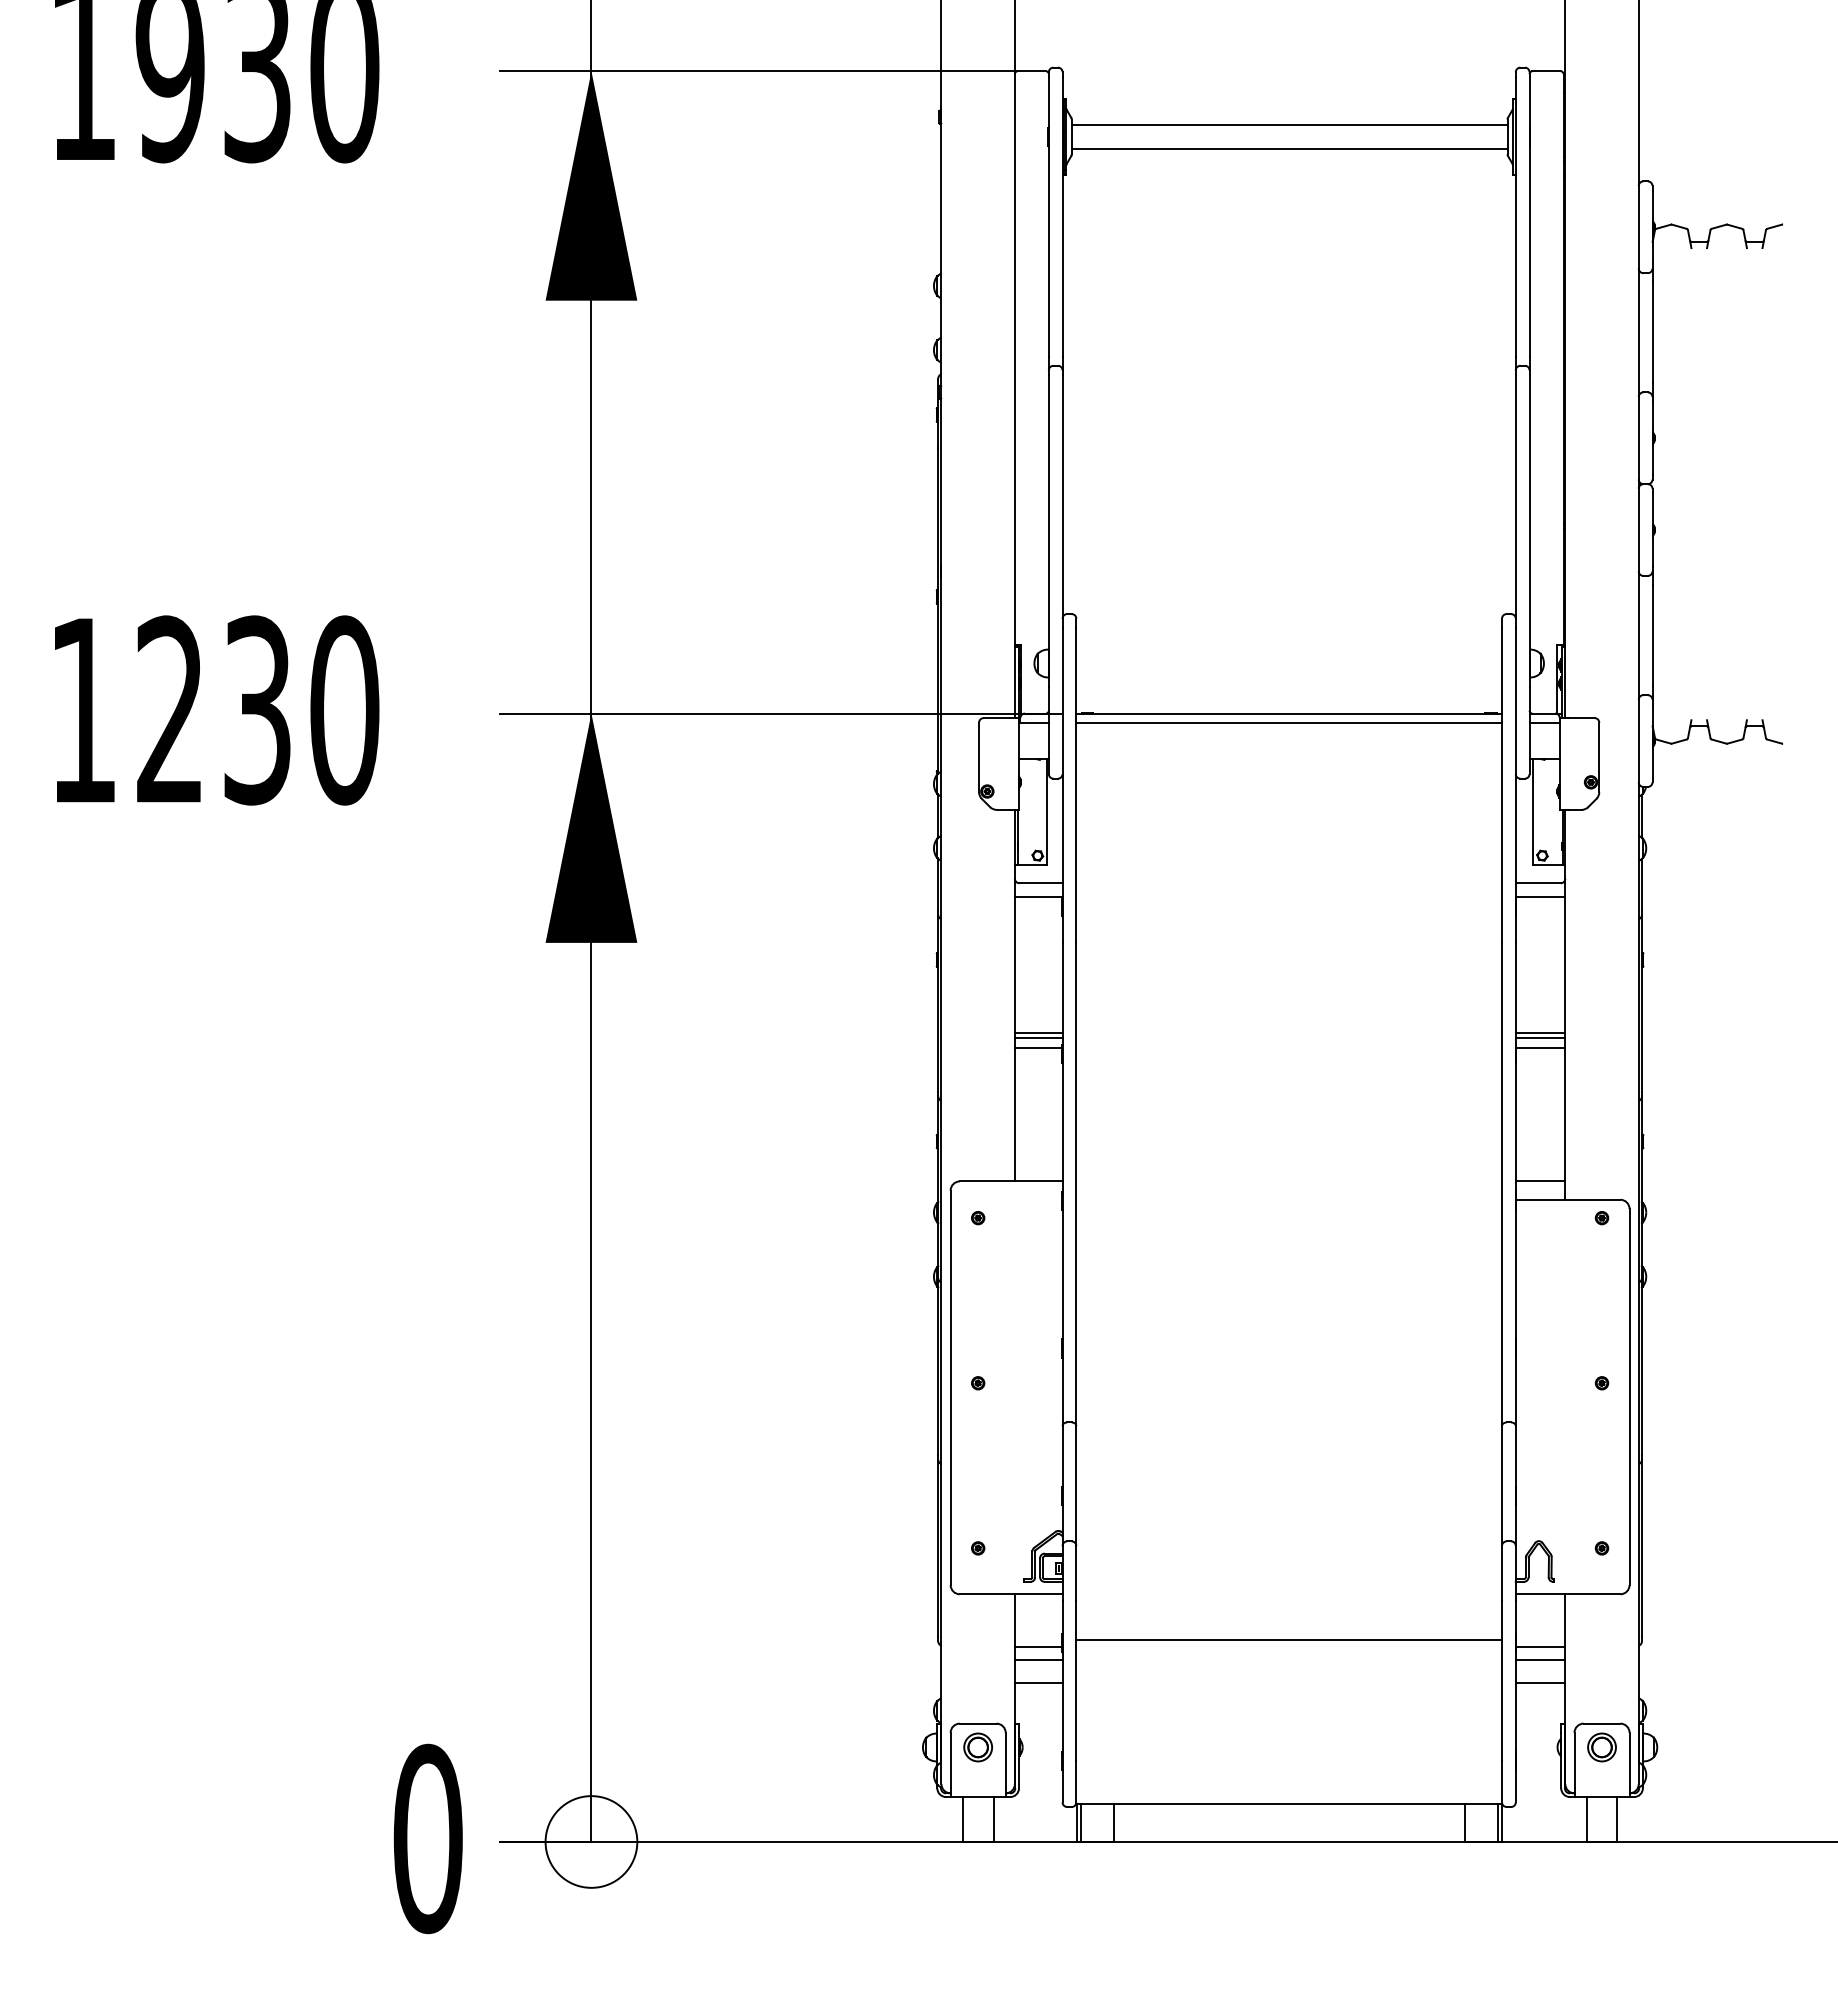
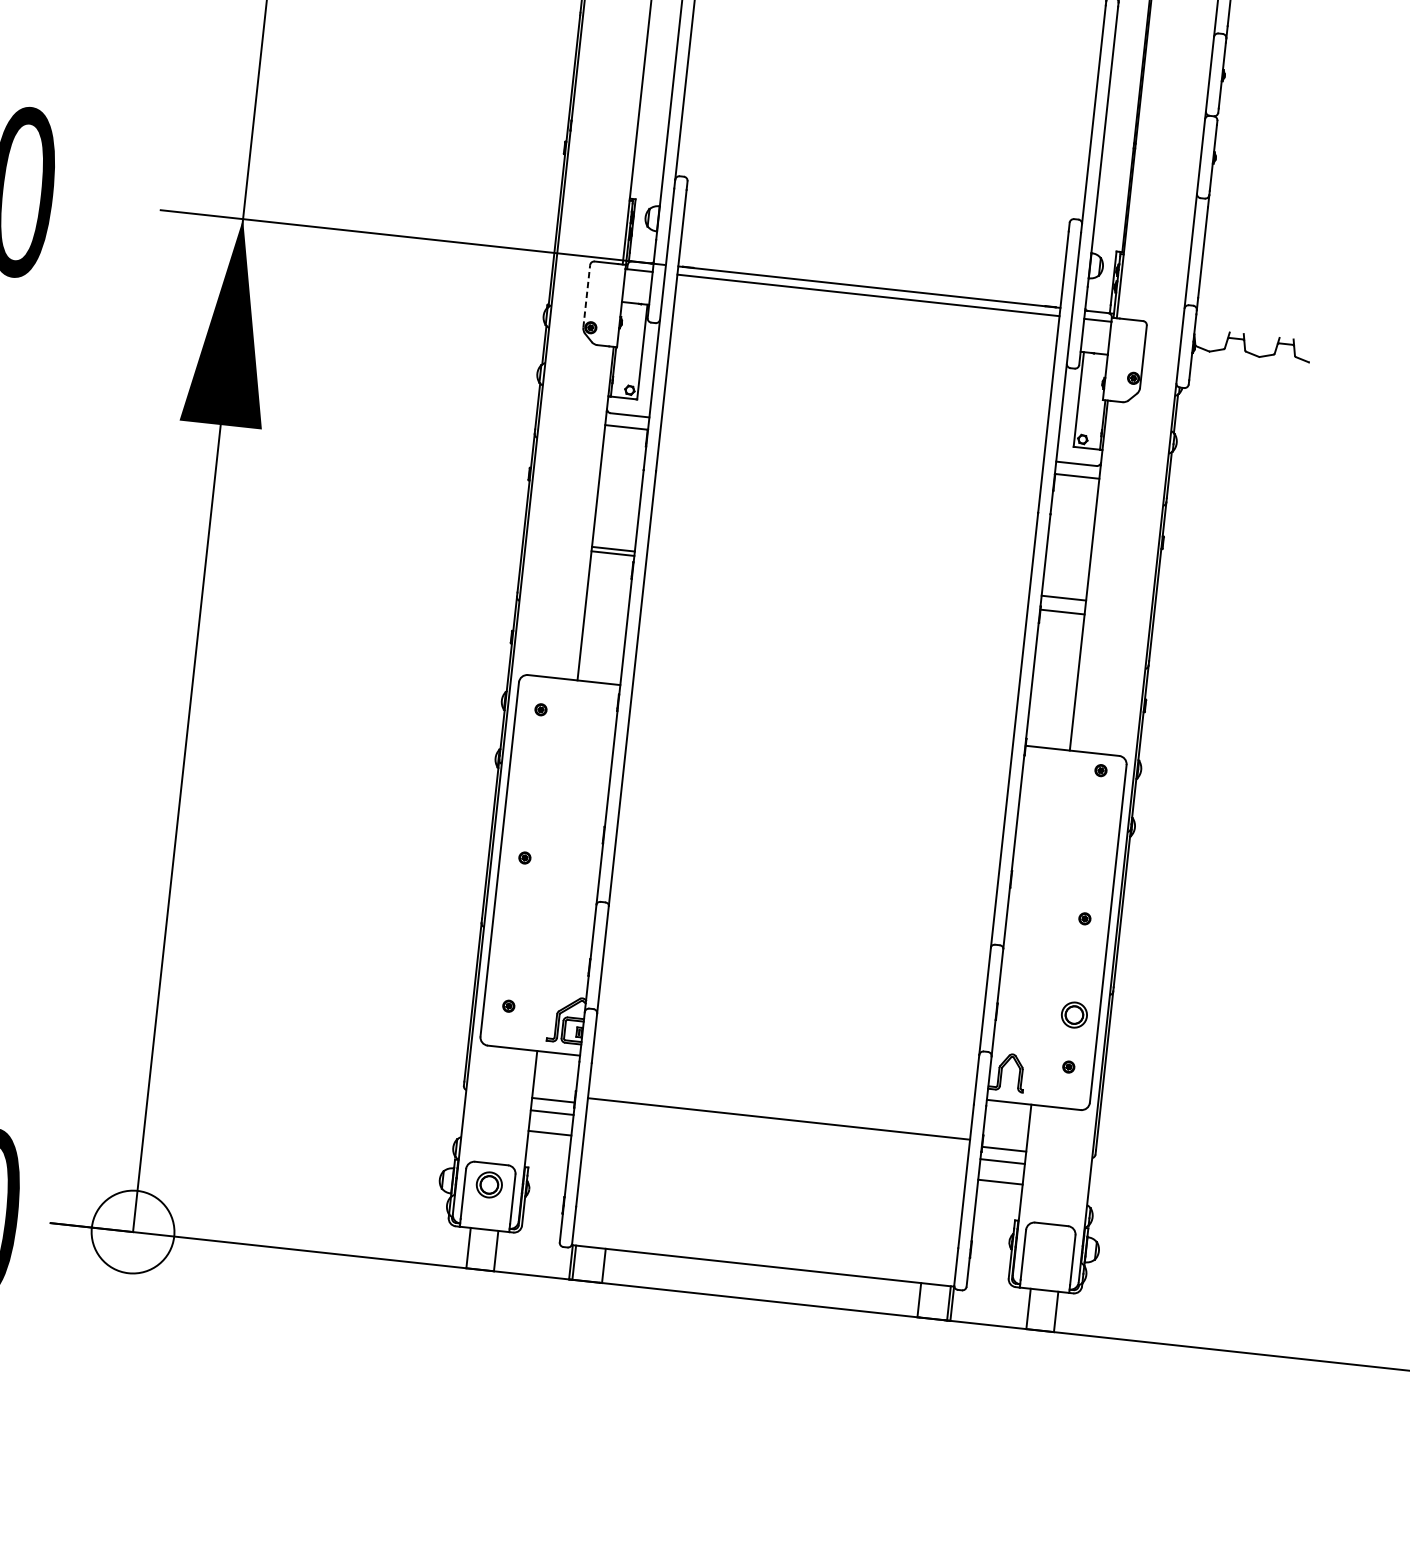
line: (979, 757) -> (587, 296), solid -> dashed
line: (1540, 1037) -> (1063, 602), removed
line: (1038, 1048) -> (611, 563), removed
line: (1540, 1181) -> (1049, 731), removed
part: (1601, 1747) -> (1073, 1015), moved

